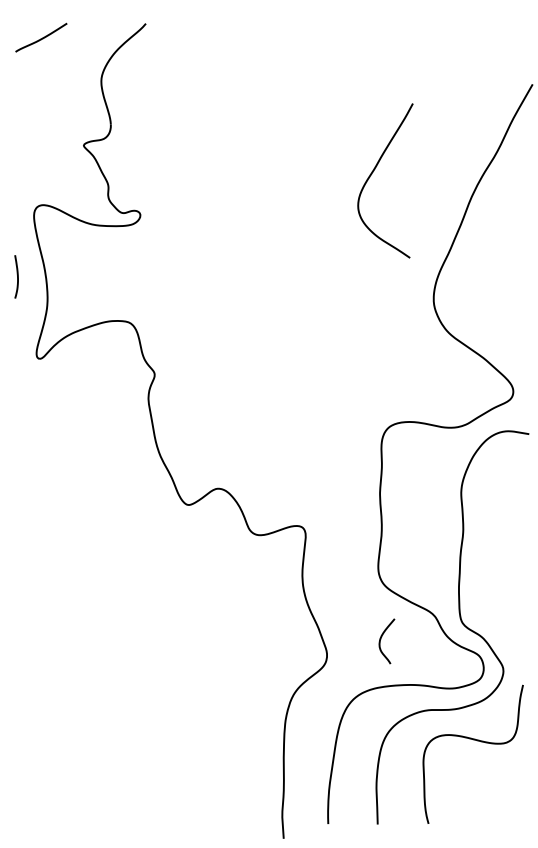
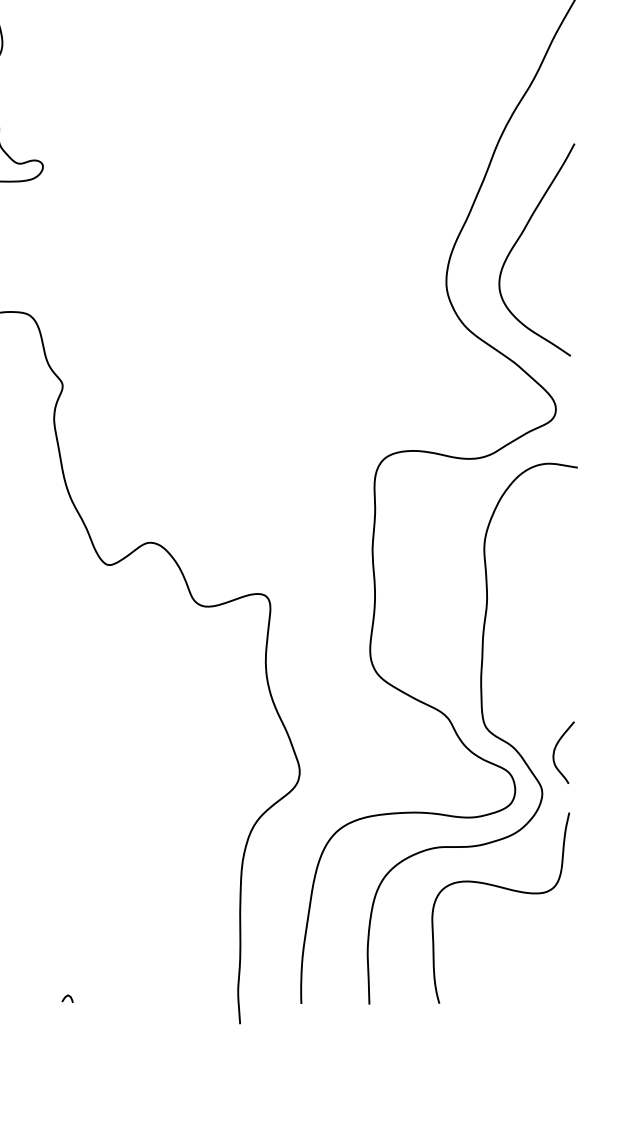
curve: (372, 174) -> (519, 241), moved
curve: (381, 639) -> (556, 750), moved
curve: (157, 819) -> (66, 997), added

